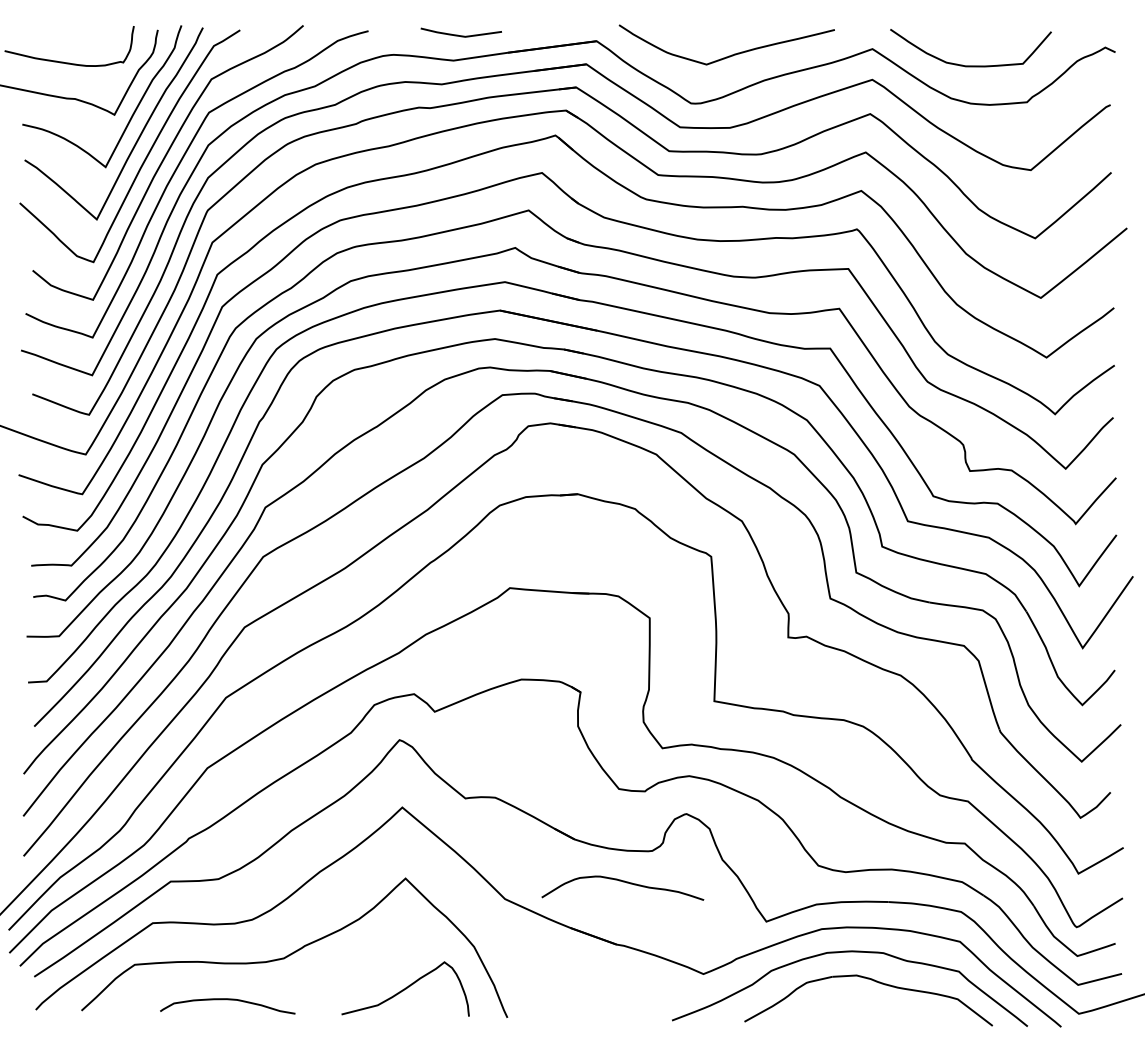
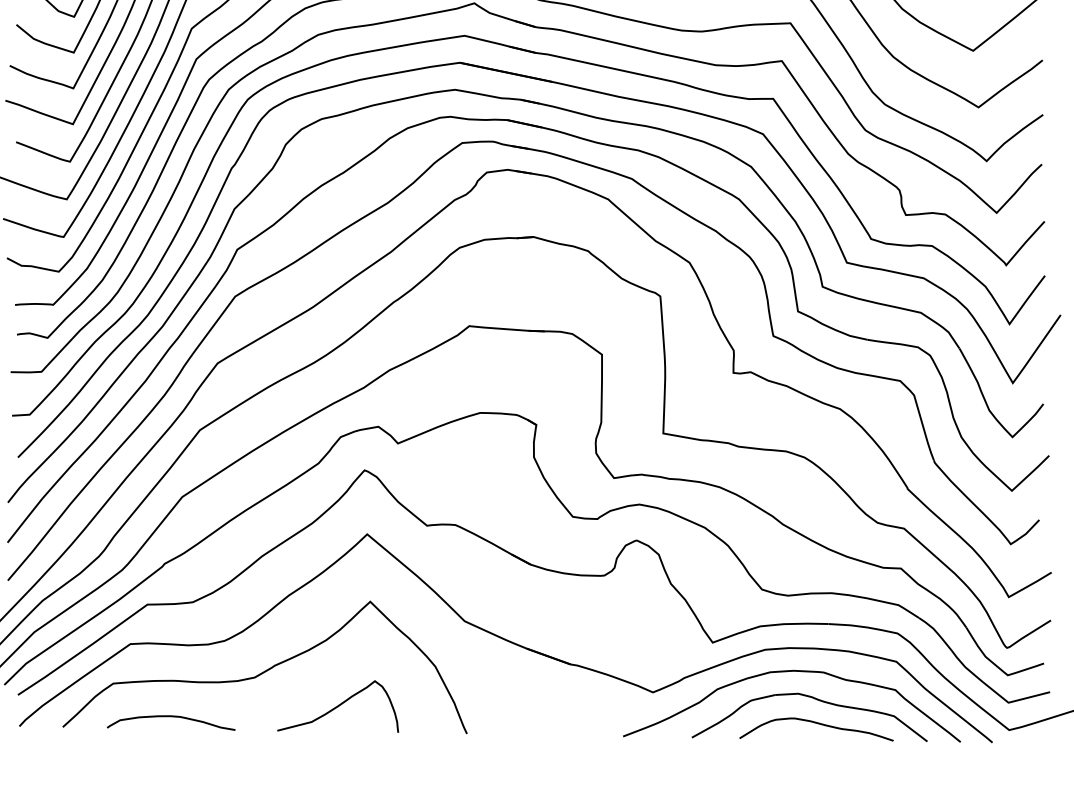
curve: (623, 882) -> (817, 724), moved
curve: (405, 988) -> (337, 706), moved
curve: (227, 1000) -> (170, 717), moved

